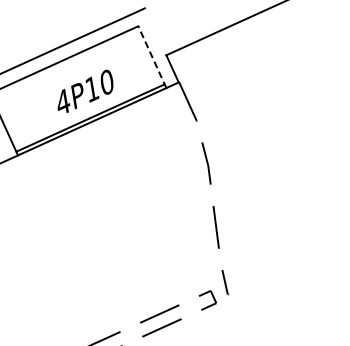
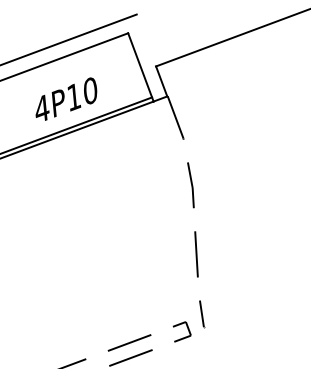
line: (152, 57) -> (141, 67), dashed -> solid

